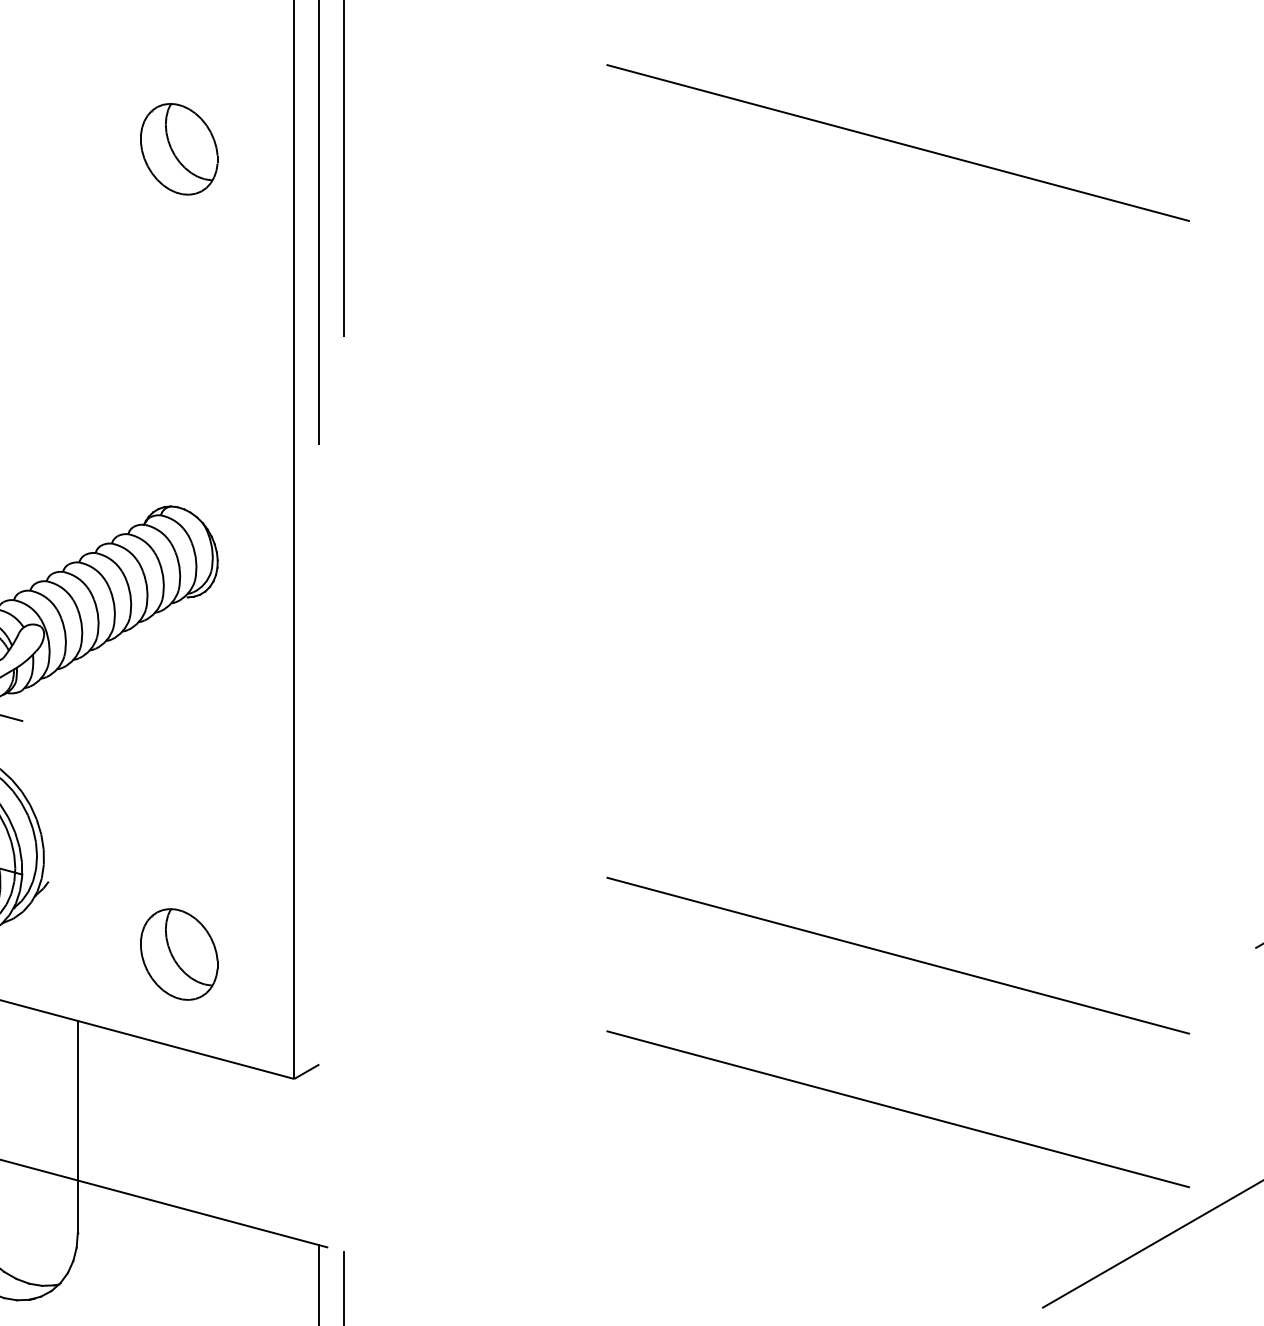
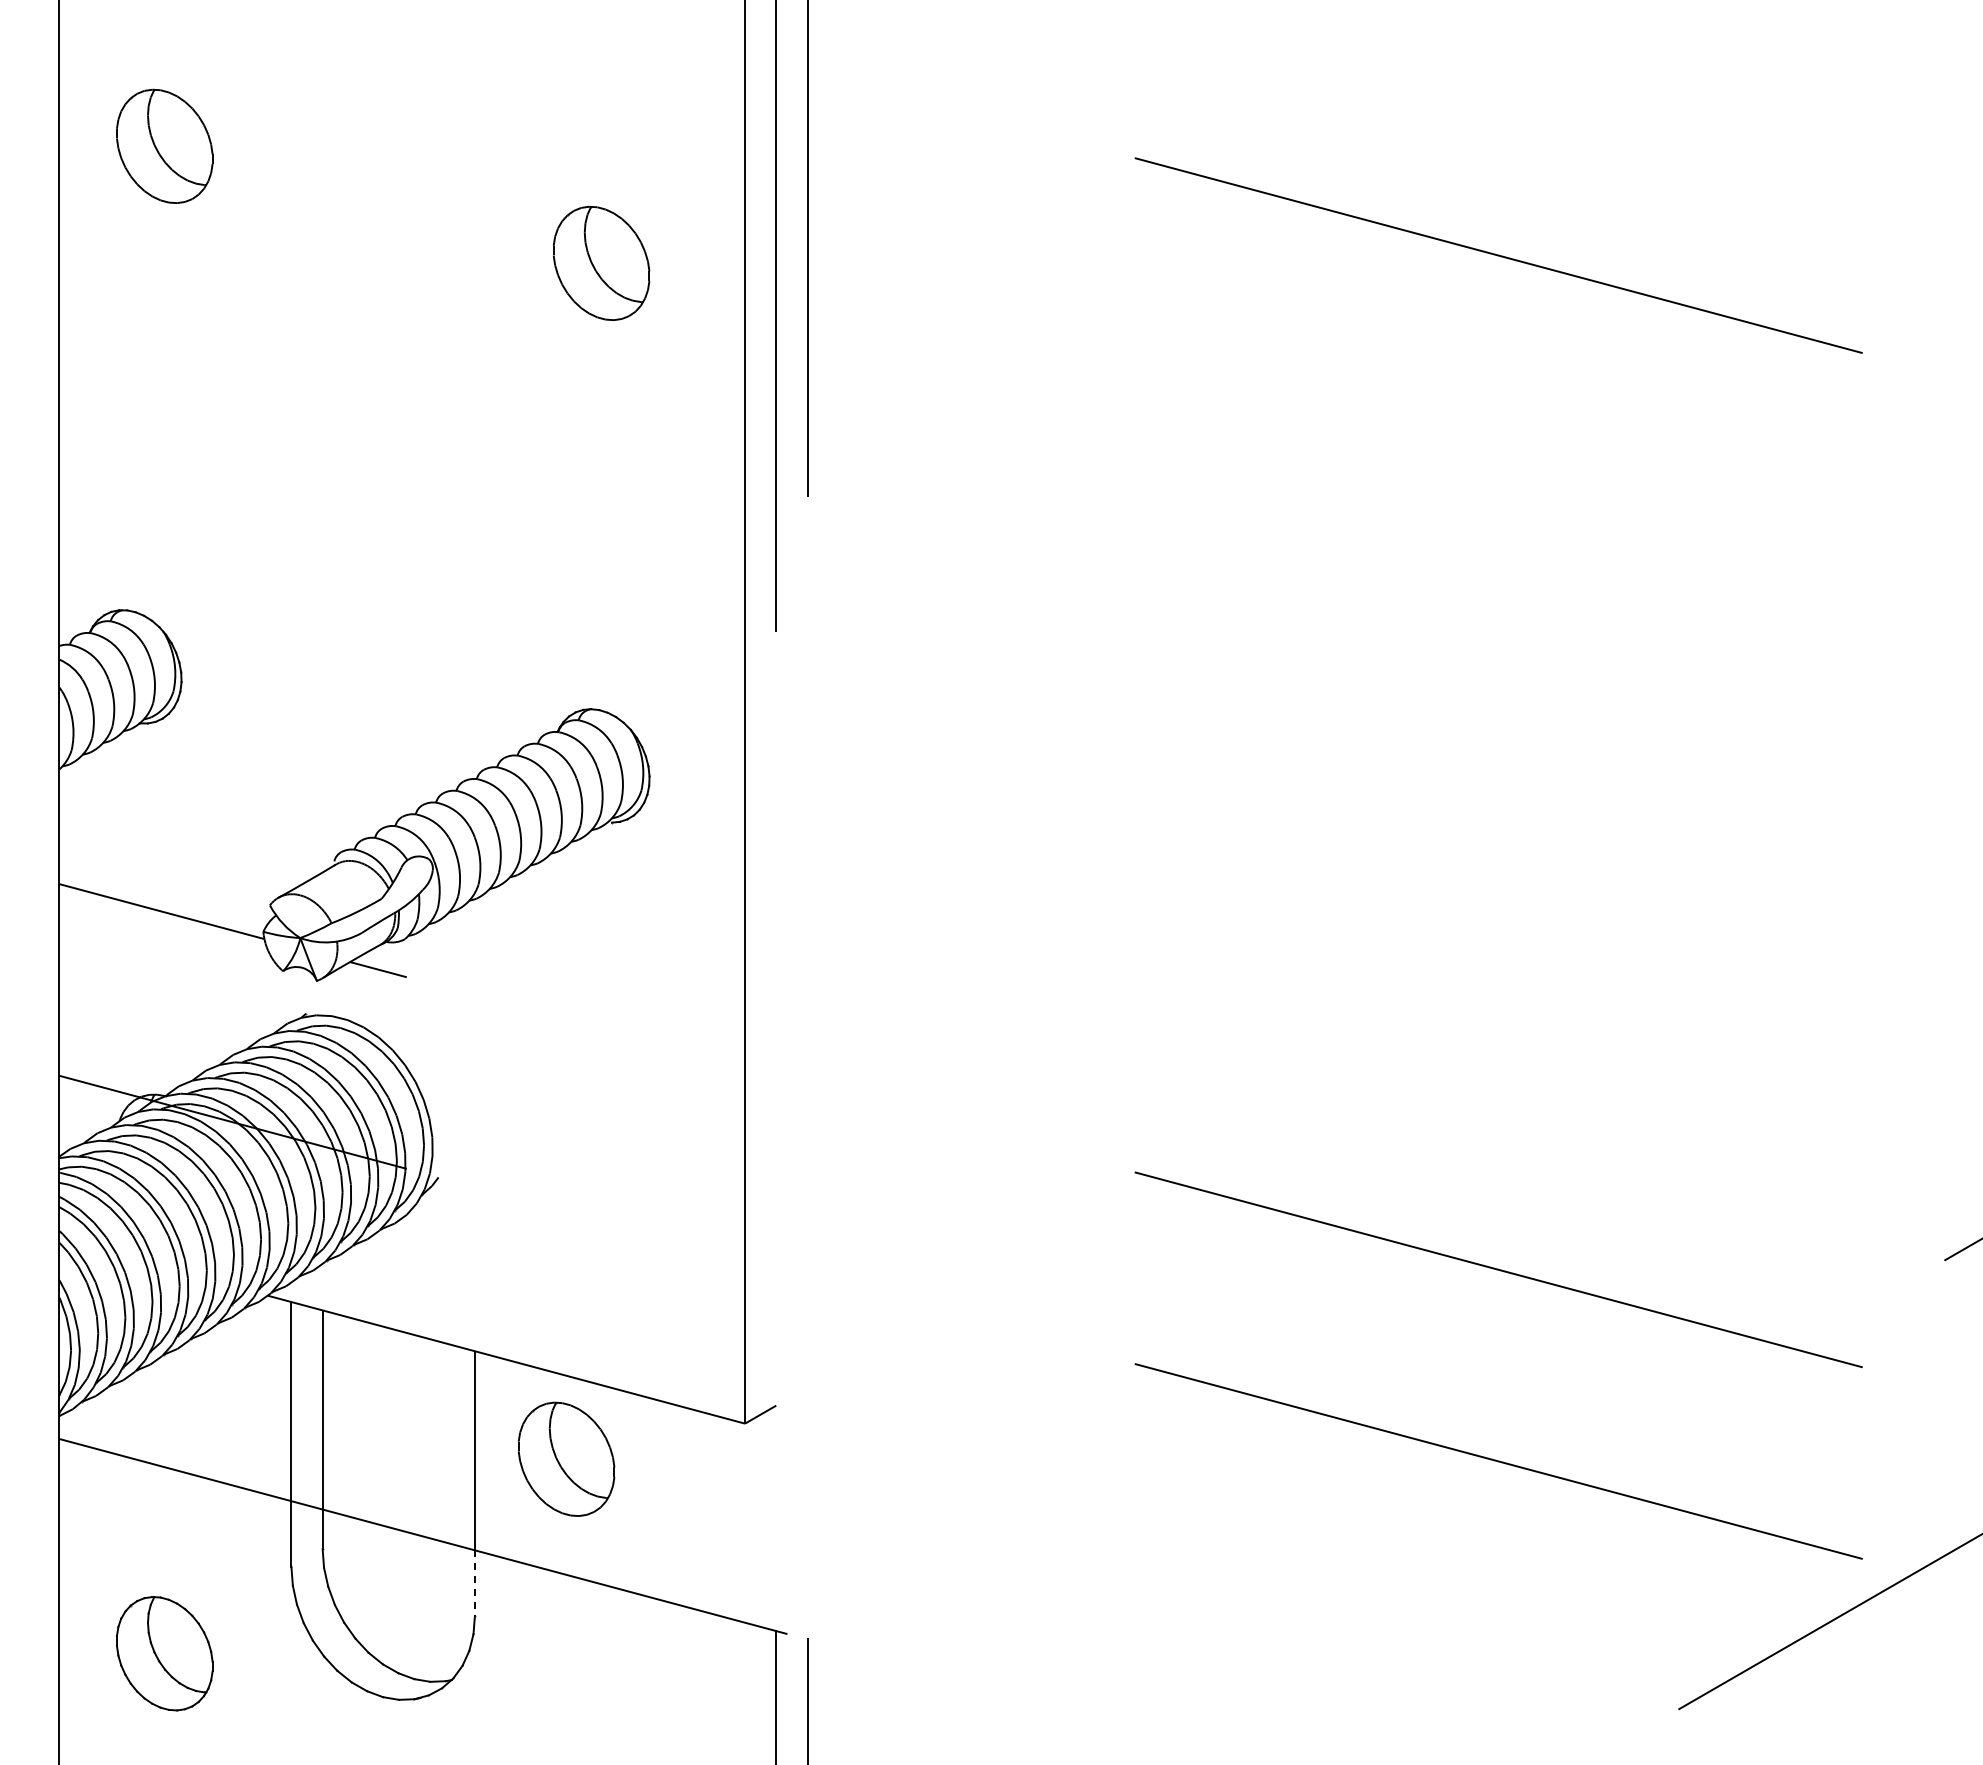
part: (179, 953) -> (566, 1458), moved
line: (77, 1207) -> (474, 1583), solid -> dashed

